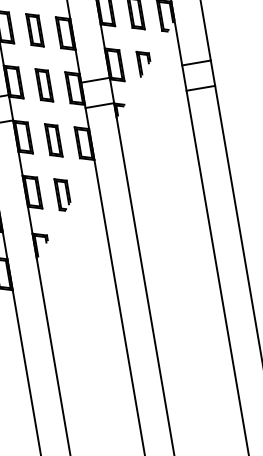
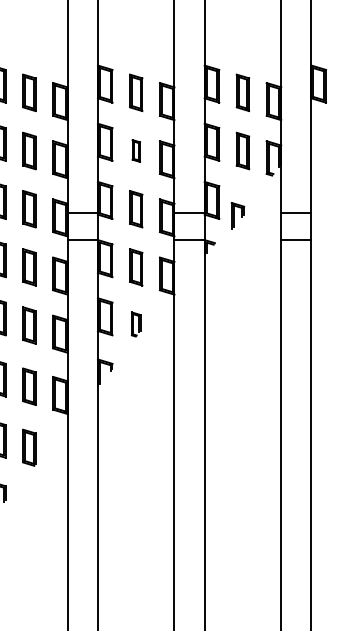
part: (35, 29) -> (136, 150), size x0.6
part: (144, 62) -> (237, 215), moved
part: (63, 194) -> (136, 324), size x0.7

